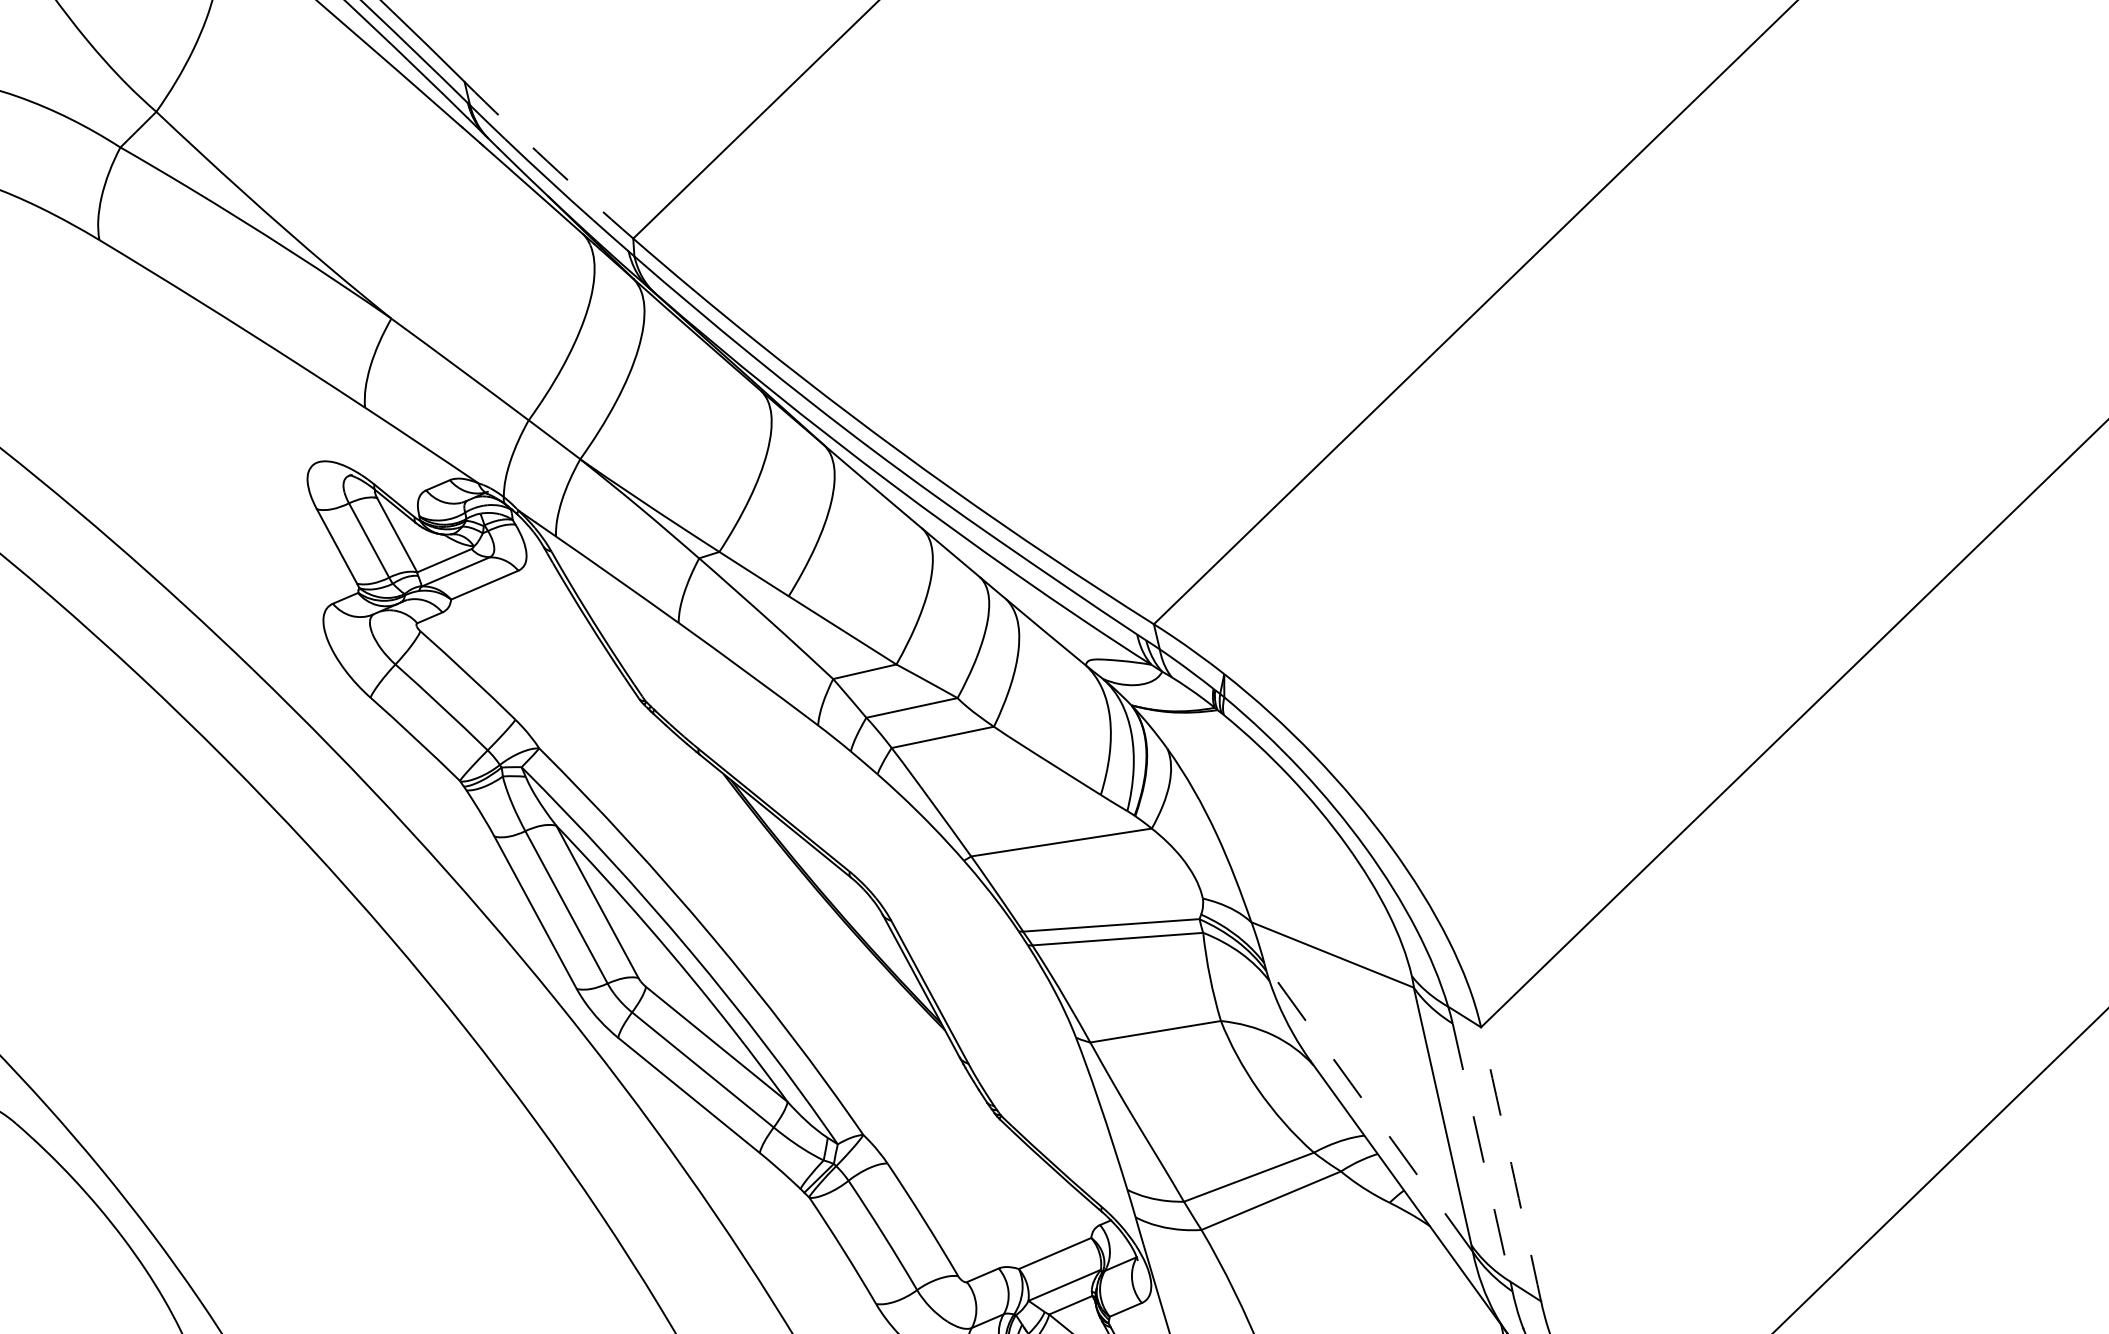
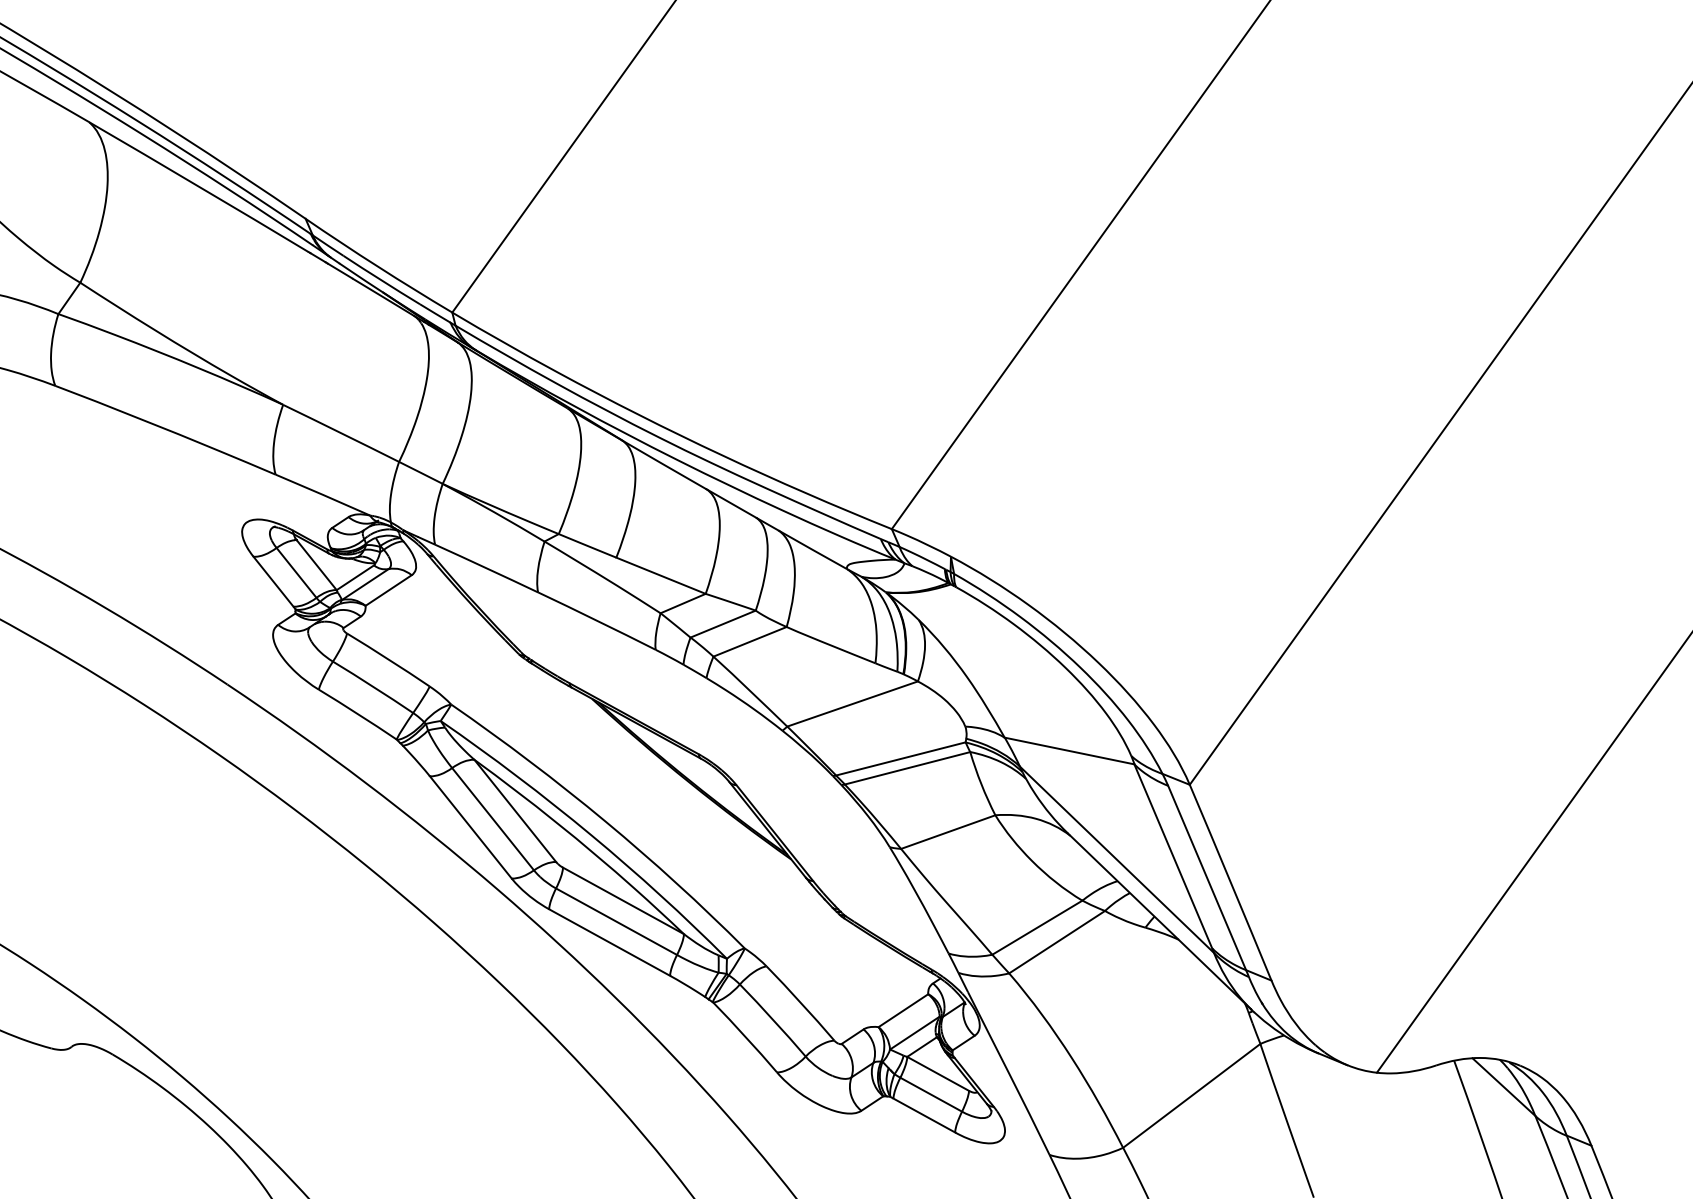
arc: (548, 161) -> (378, 266), dashed -> solid
line: (1368, 1107) -> (1116, 859), dashed -> solid
line: (1481, 1153) -> (1207, 878), dashed -> solid
arc: (1510, 1164) -> (1230, 882), dashed -> solid

